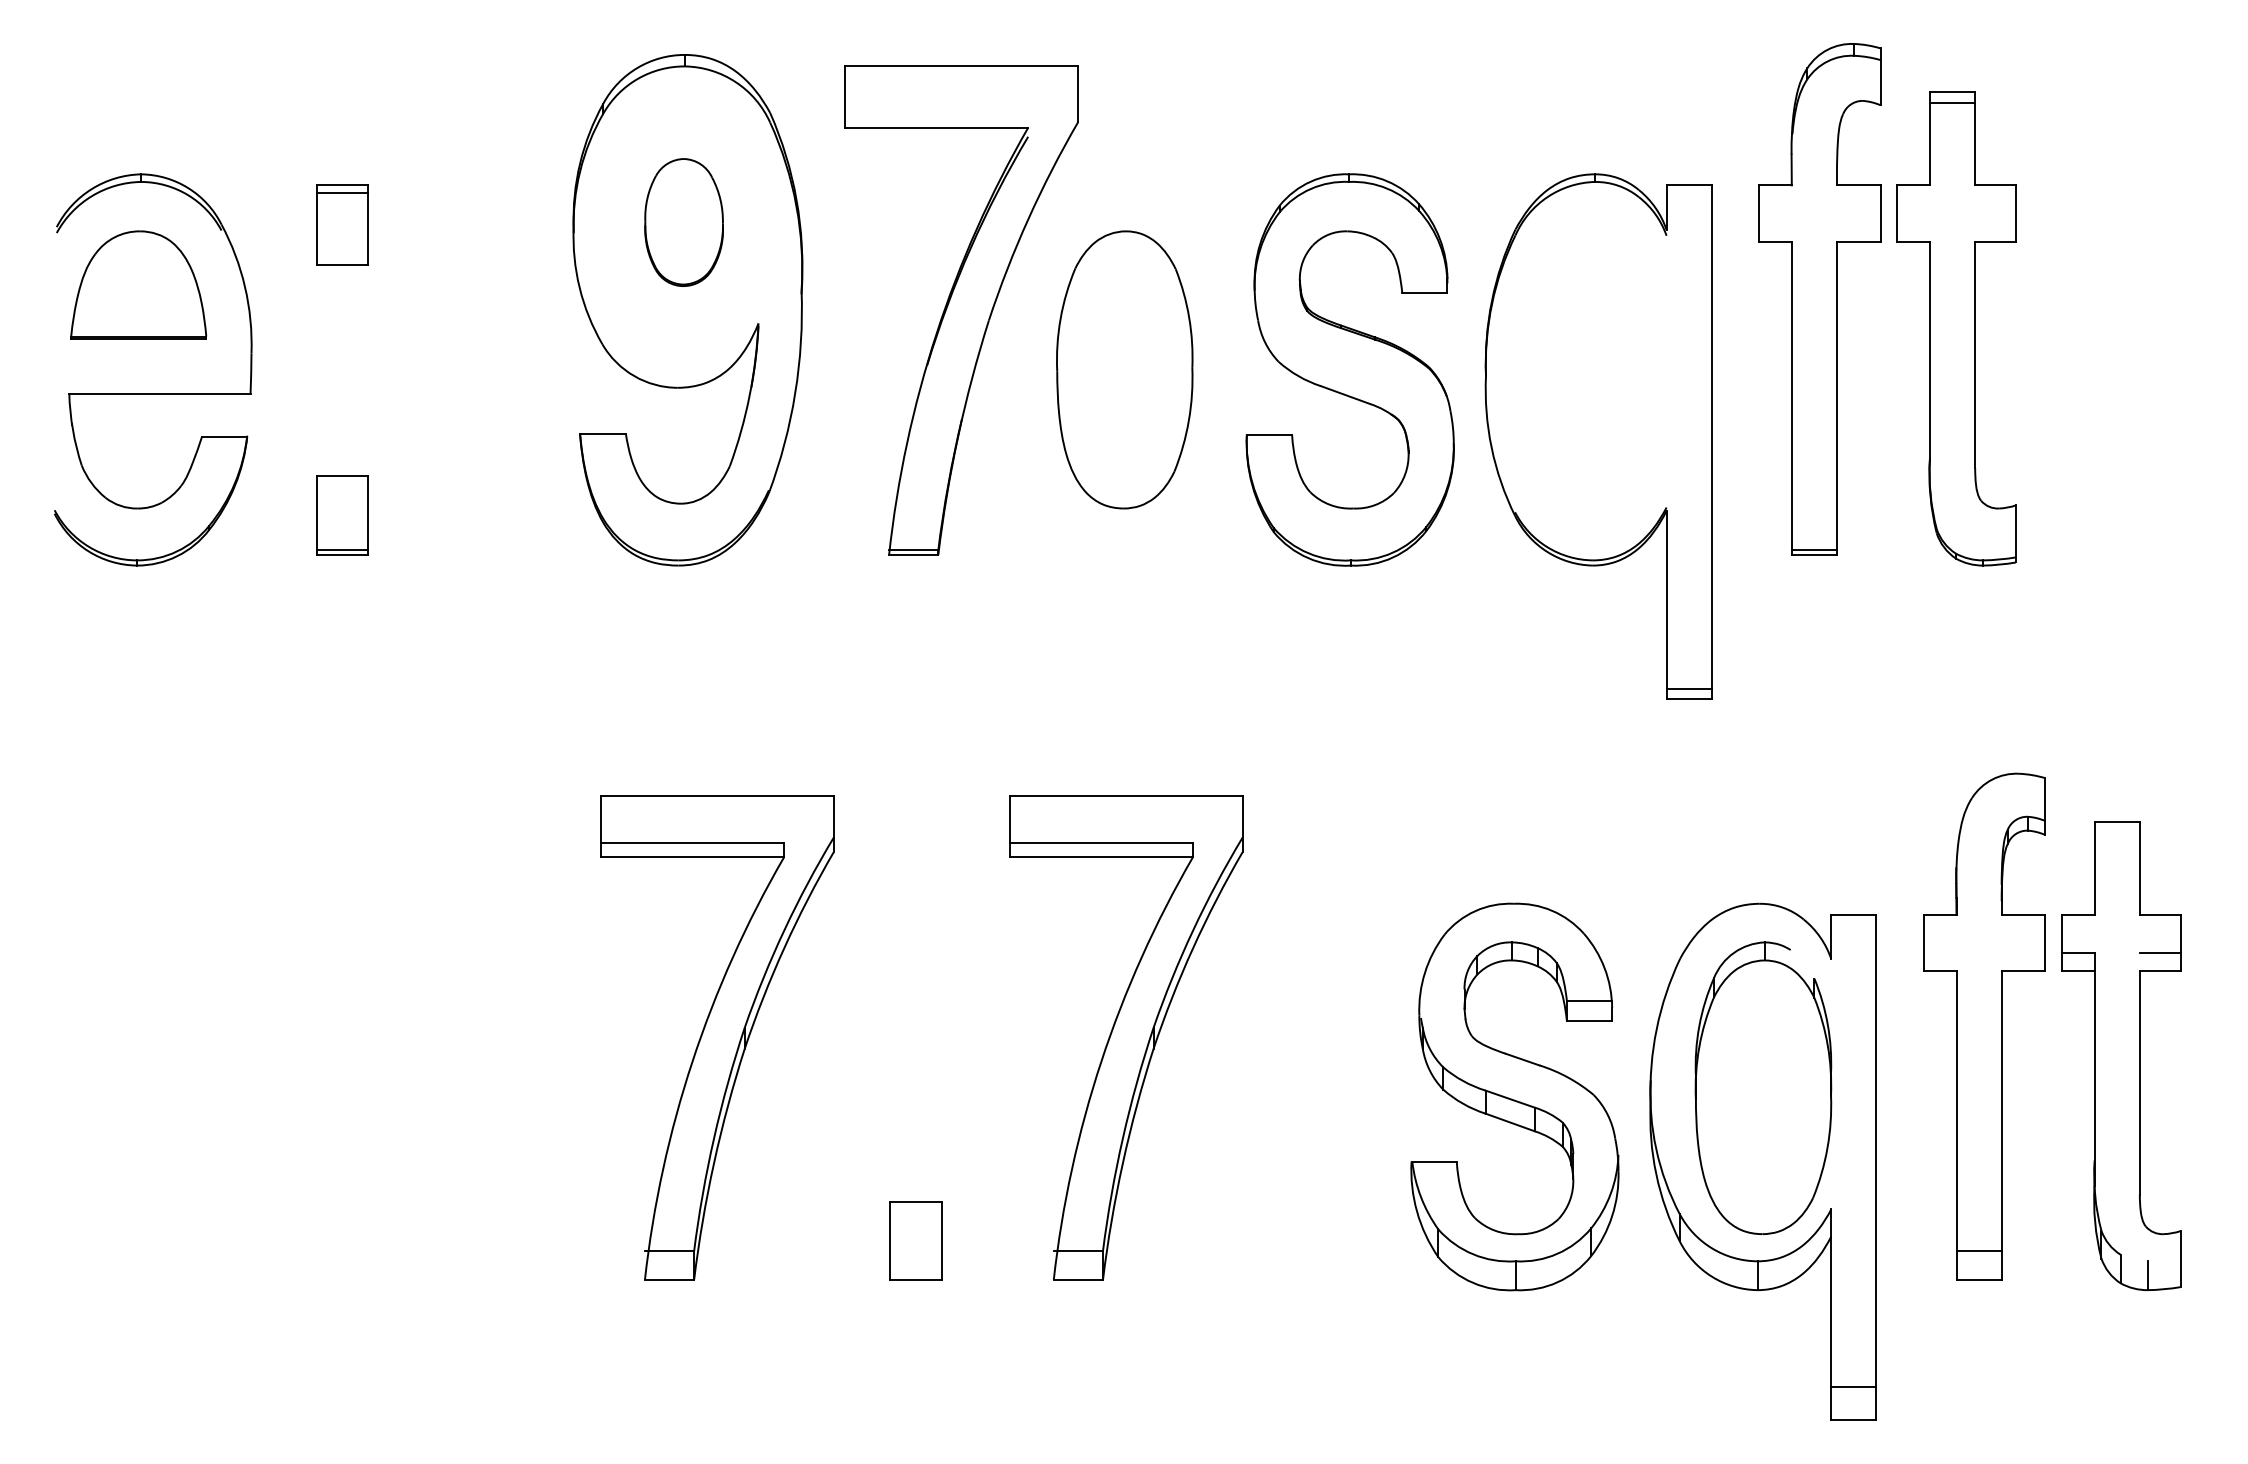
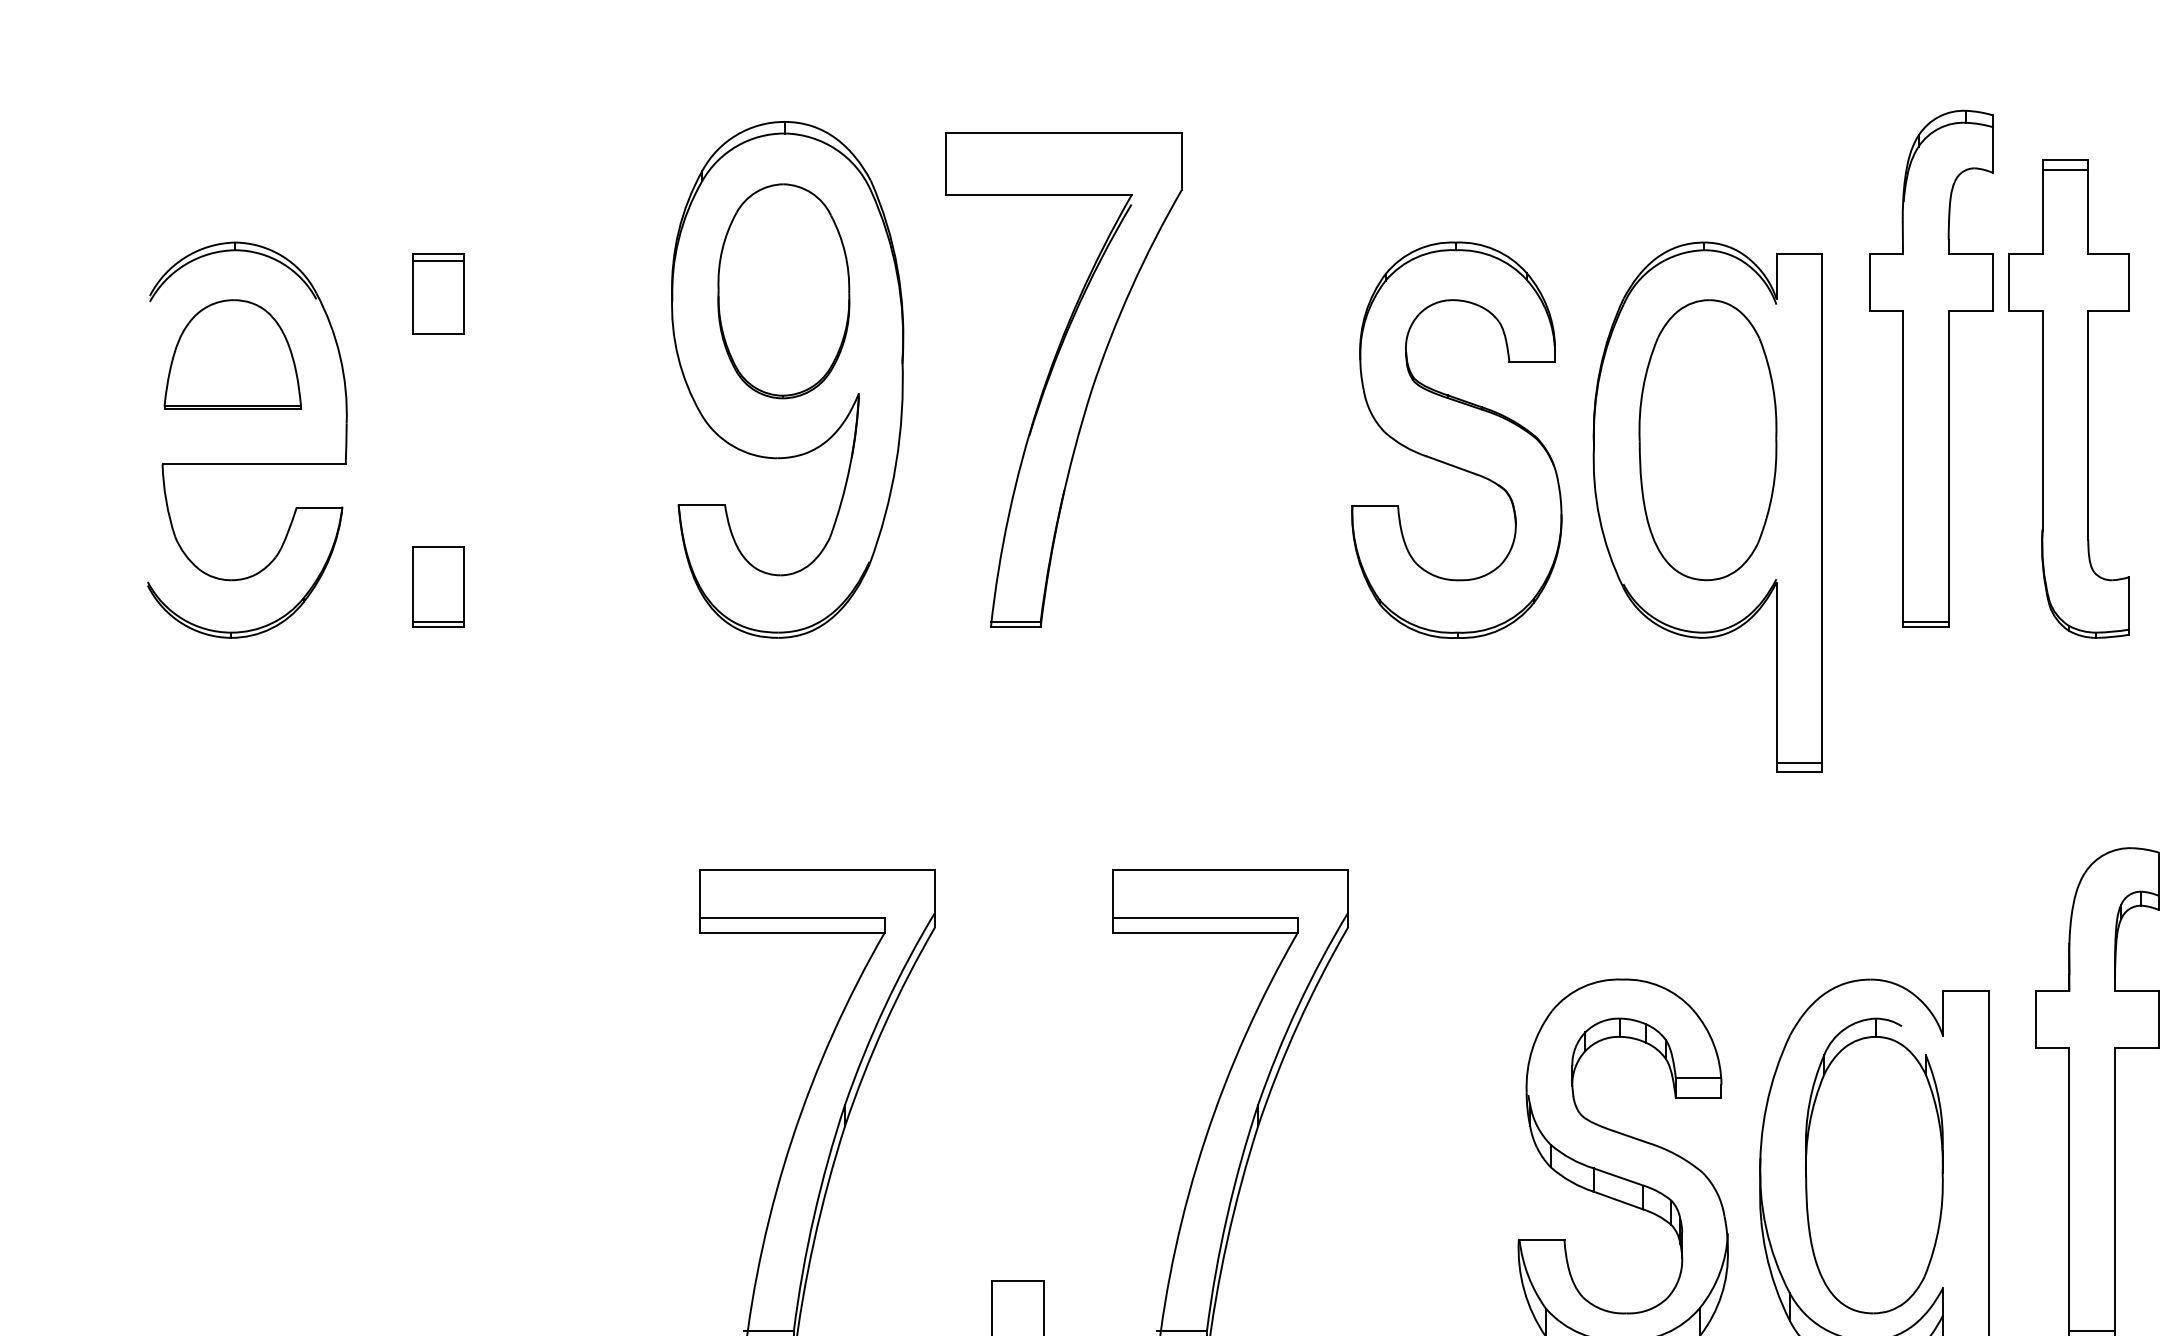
part: (683, 222) -> (783, 291), size x1.67
part: (1124, 369) -> (1707, 439), moved

